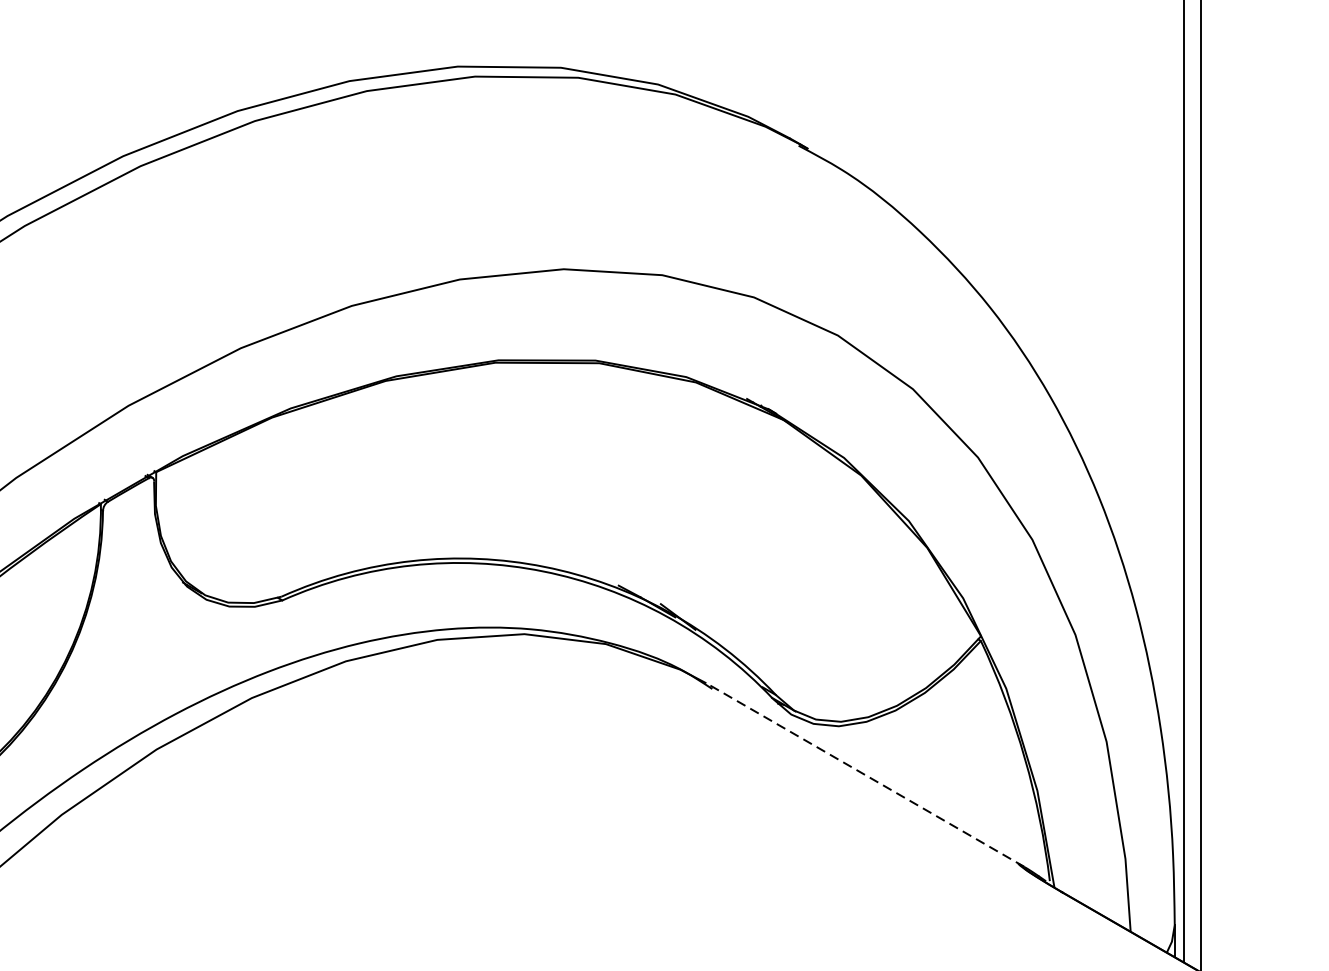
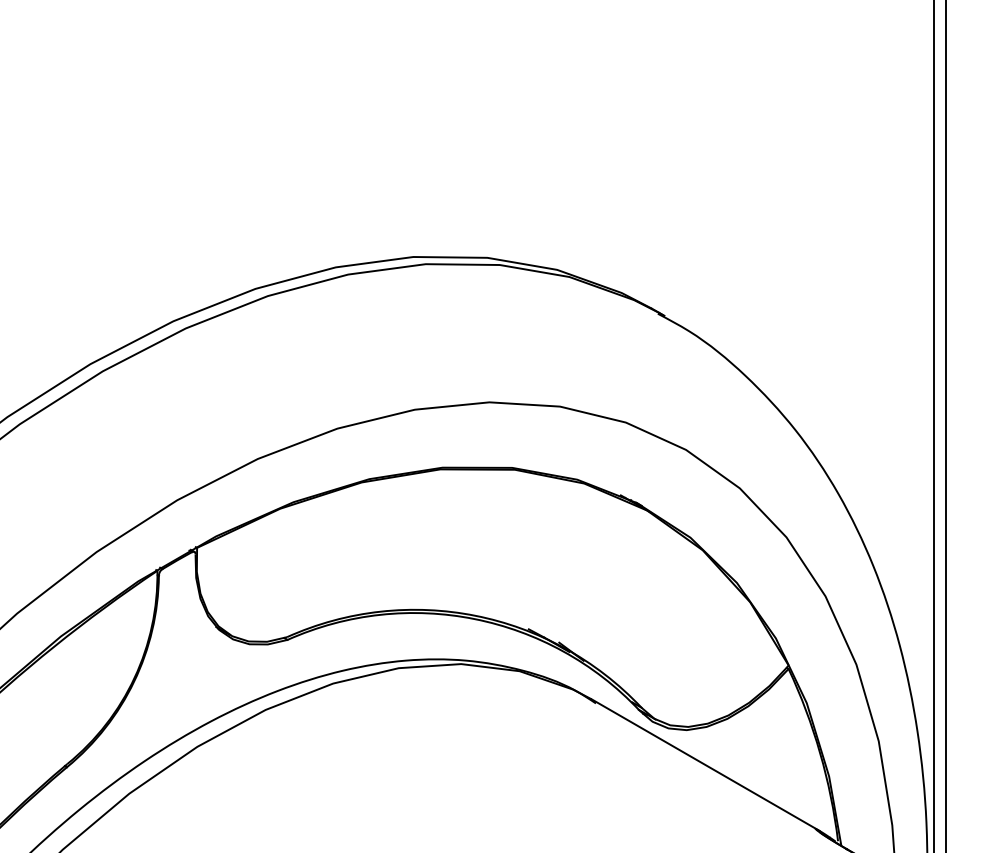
line: (865, 775) -> (705, 765), dashed -> solid

